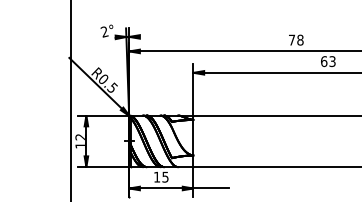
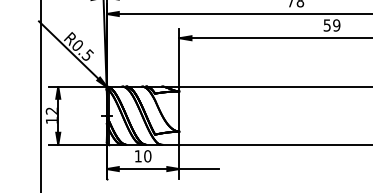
text: (328, 61) -> (332, 25), 63 -> 59
text: (165, 176) -> (147, 155), 15 -> 10

